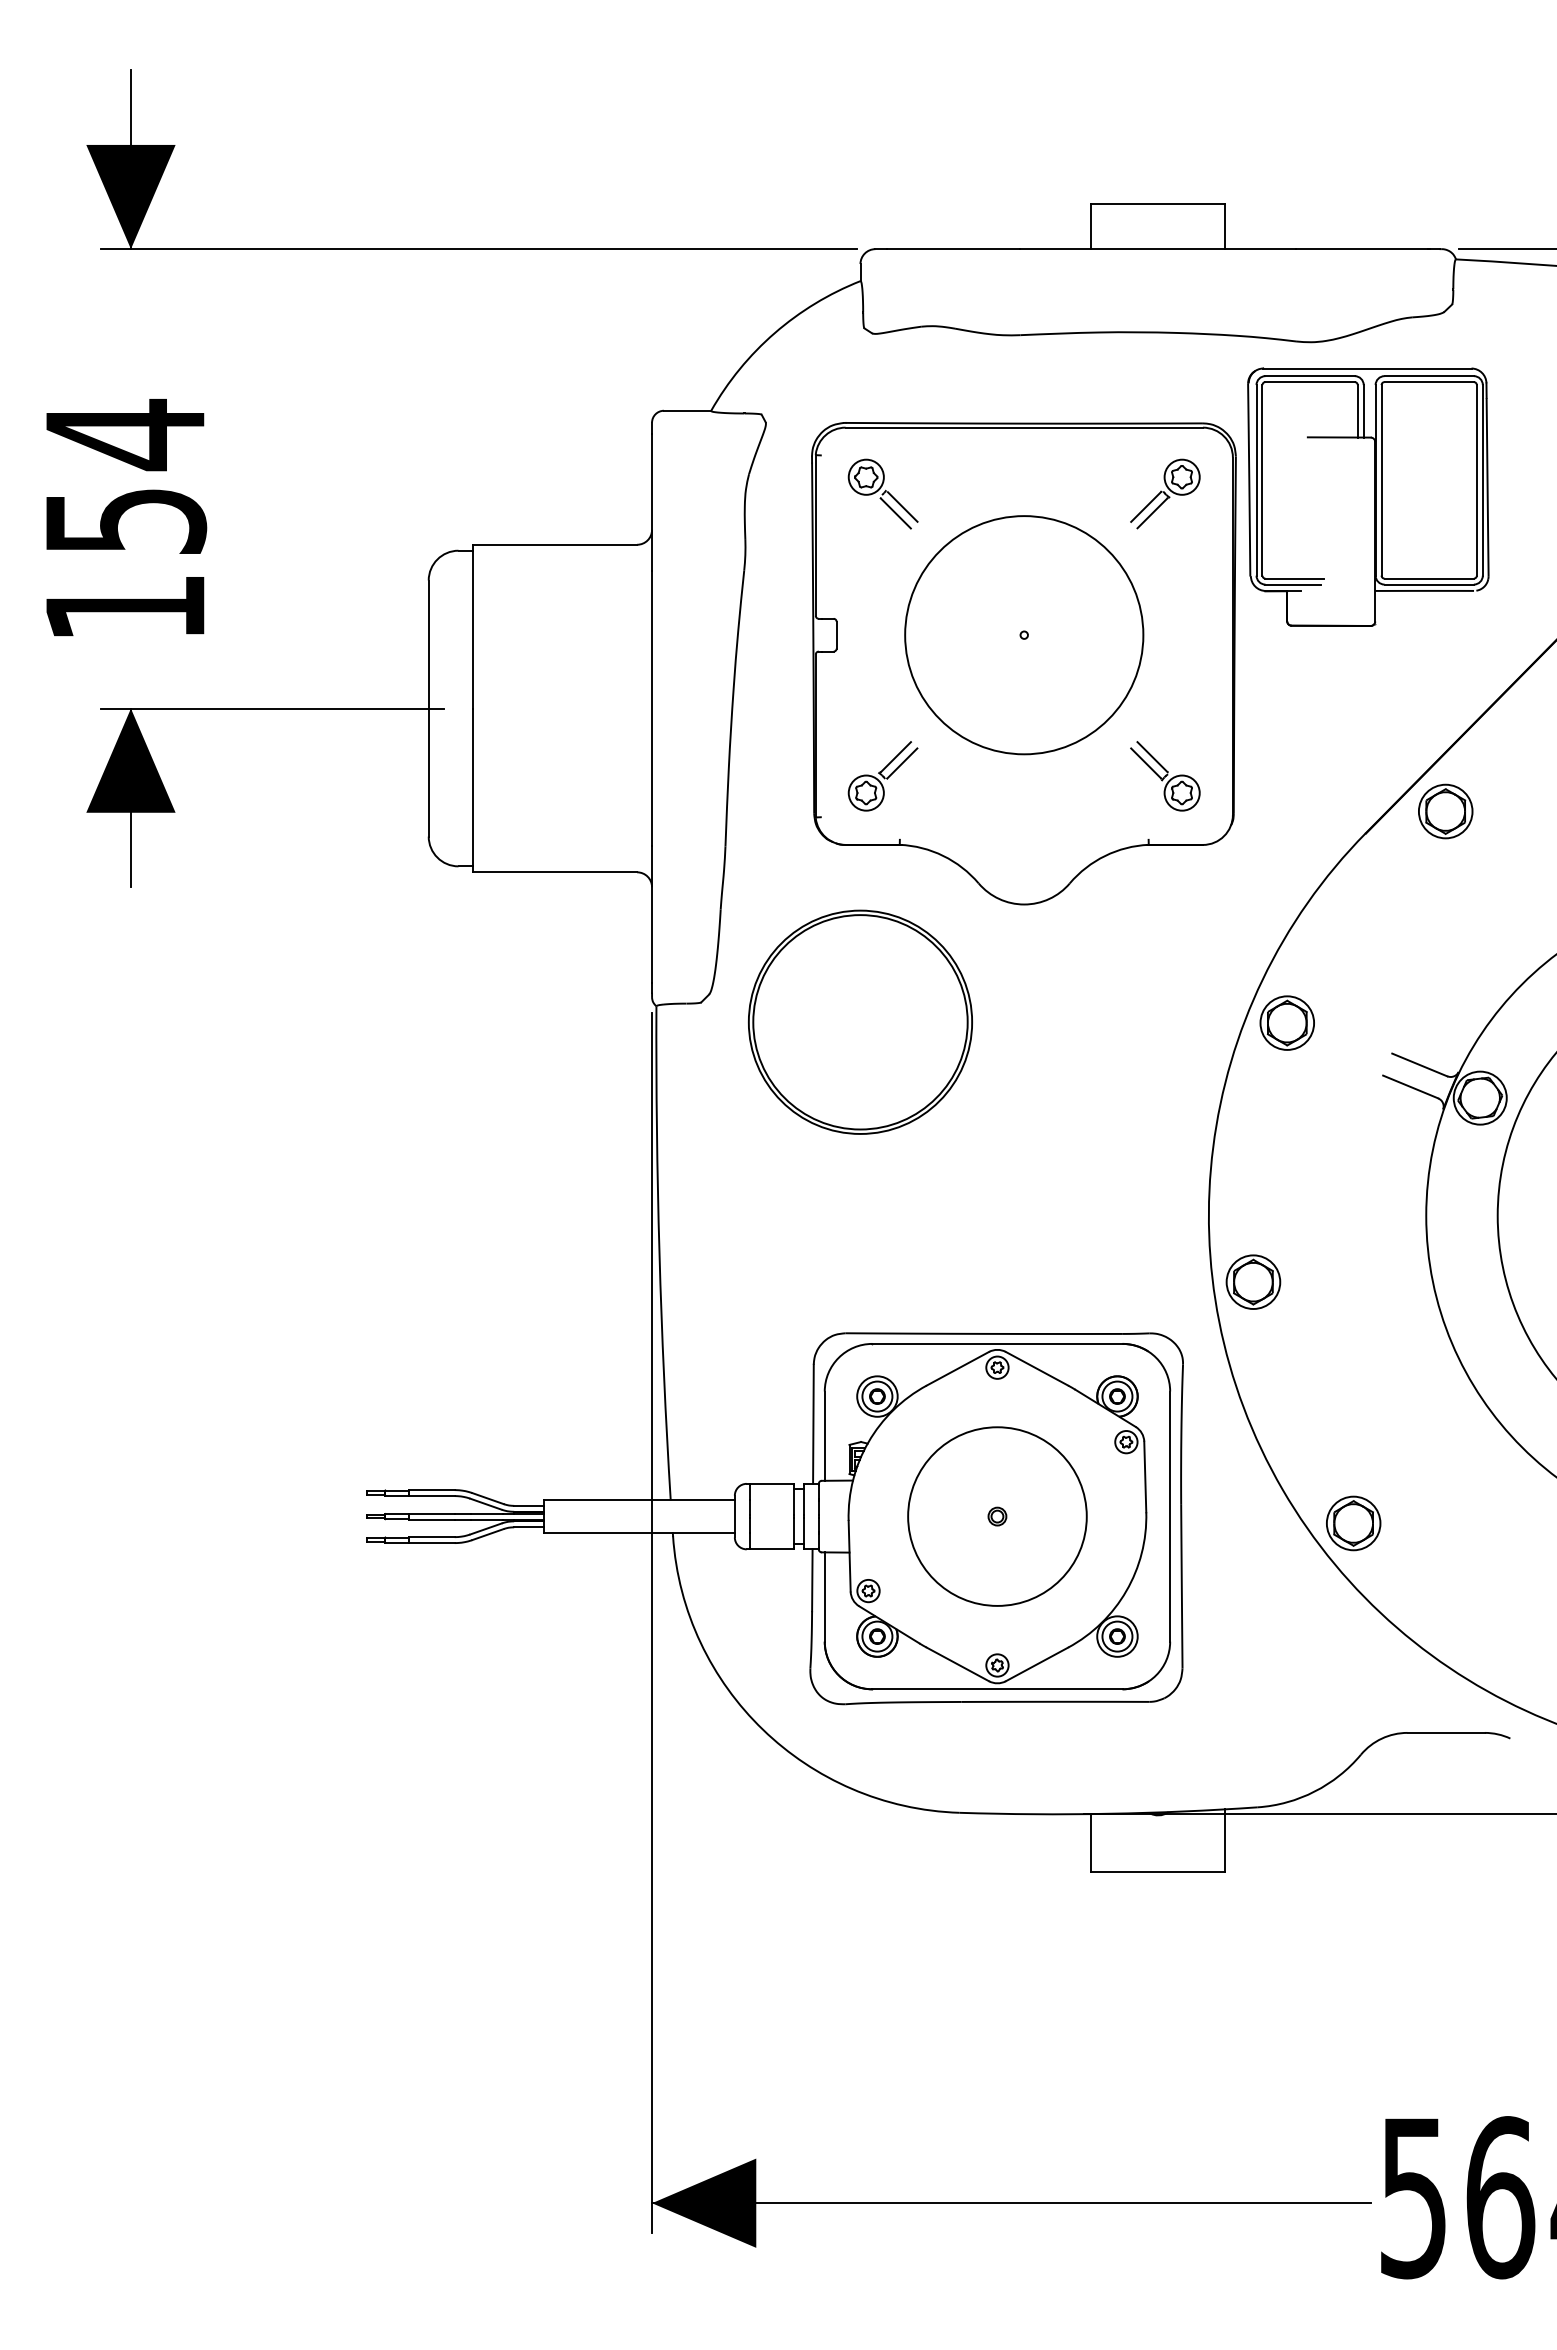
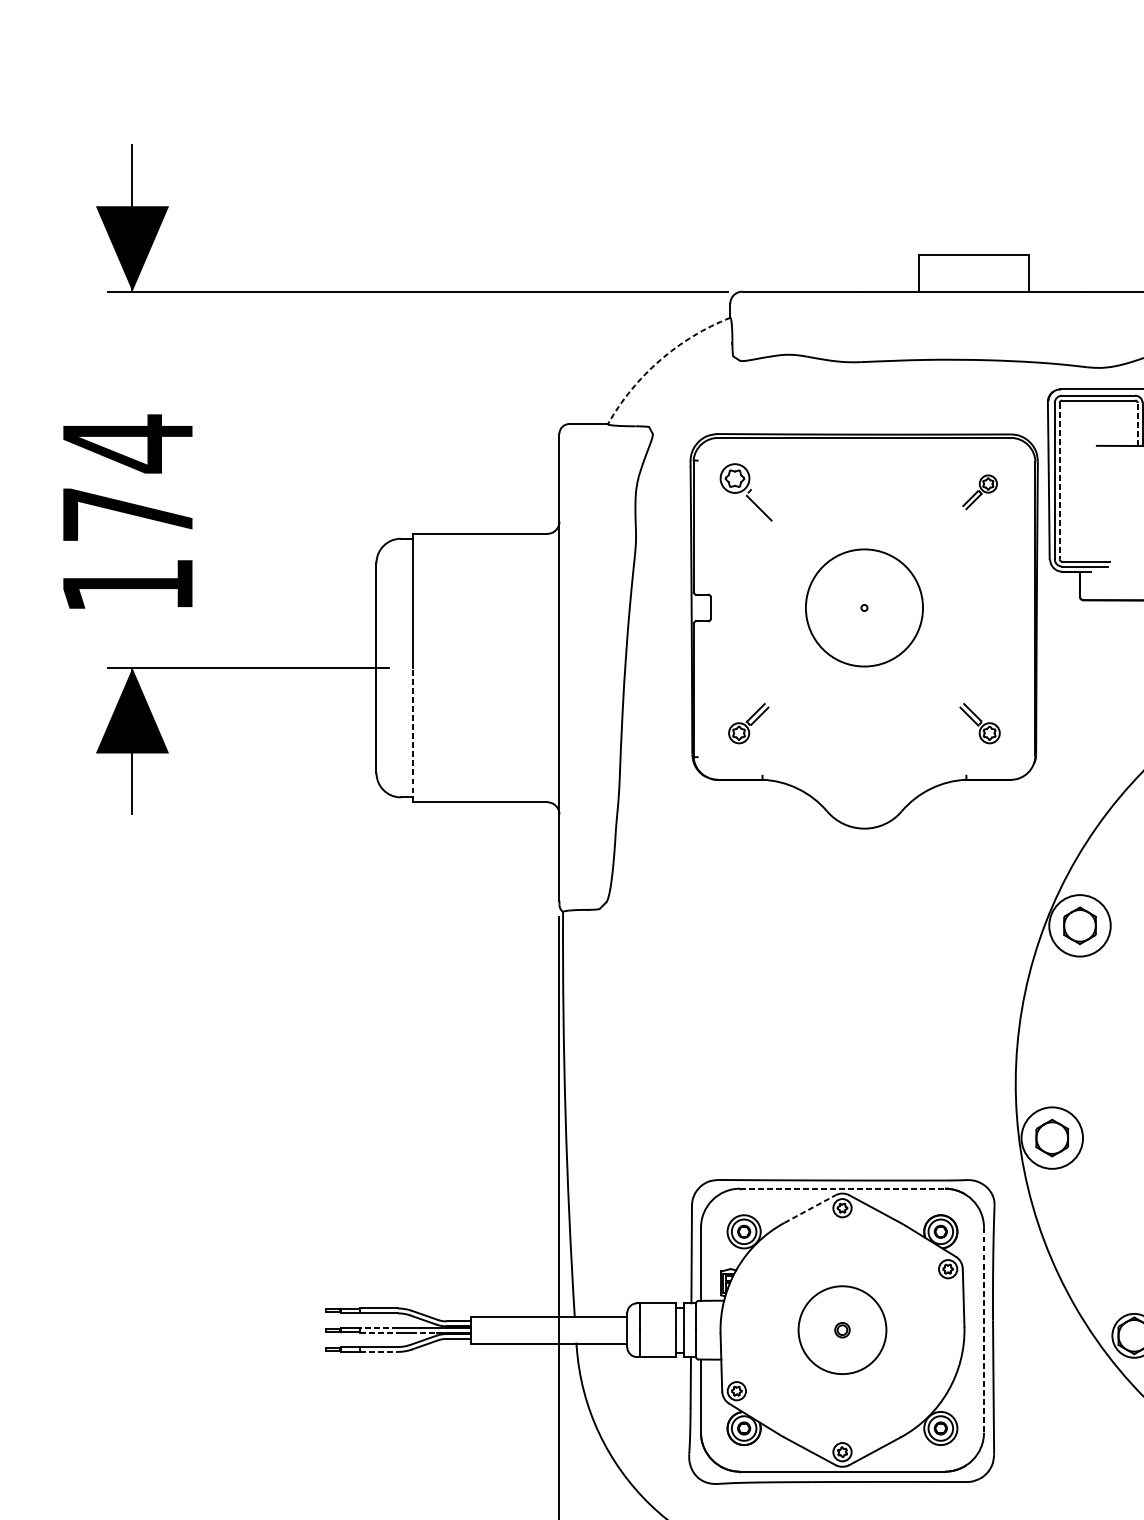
arc: (774, 333) -> (659, 360), solid -> dashed
line: (1357, 410) -> (1137, 423), solid -> dashed
line: (1262, 480) -> (1059, 481), solid -> dashed
part: (1165, 493) -> (980, 491), size x0.6
line: (902, 506) -> (764, 502), removed
text: (126, 521) -> (128, 514), 154 -> 174
circle: (1024, 635) -> (864, 608), size x0.6
part: (882, 776) -> (748, 723), size x0.7
part: (1165, 776) -> (980, 723), size x0.7
line: (473, 790) -> (413, 735), solid -> dashed
part: (859, 1021) -> (729, 924), removed
circle: (1287, 1022) -> (1080, 925), size x1.4
circle: (1253, 1282) -> (1052, 1138), size x1.4
line: (997, 1343) -> (842, 1188), solid -> dashed
line: (958, 1368) -> (810, 1208), solid -> dashed
line: (431, 1513) -> (378, 1327), solid -> dashed
circle: (997, 1516) -> (842, 1330), size x0.6
line: (1170, 1517) -> (984, 1330), solid -> dashed
line: (432, 1519) -> (379, 1332), solid -> dashed
line: (487, 1519) -> (424, 1332), solid -> dashed
line: (432, 1543) -> (379, 1352), solid -> dashed

